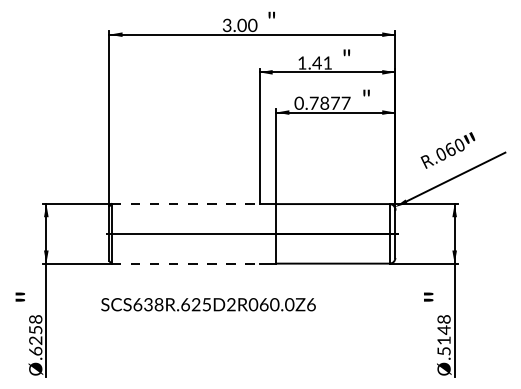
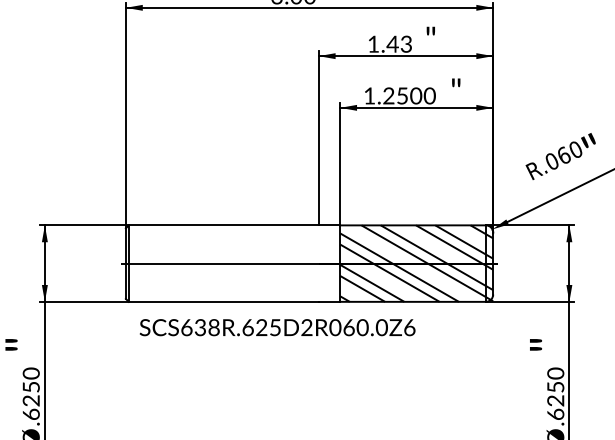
text: (327, 62) -> (406, 43), 1.41 -> 1.43
text: (322, 102) -> (399, 94), 0.7877 -> 1.2500
line: (185, 204) -> (223, 225), dashed -> solid
hatch: (335, 233) -> (416, 263), added
line: (185, 263) -> (223, 301), dashed -> solid
text: (208, 304) -> (277, 327), moved
text: (35, 319) -> (30, 373), .6258 -> .6250
text: (443, 334) -> (555, 392), .5148 -> .6250

